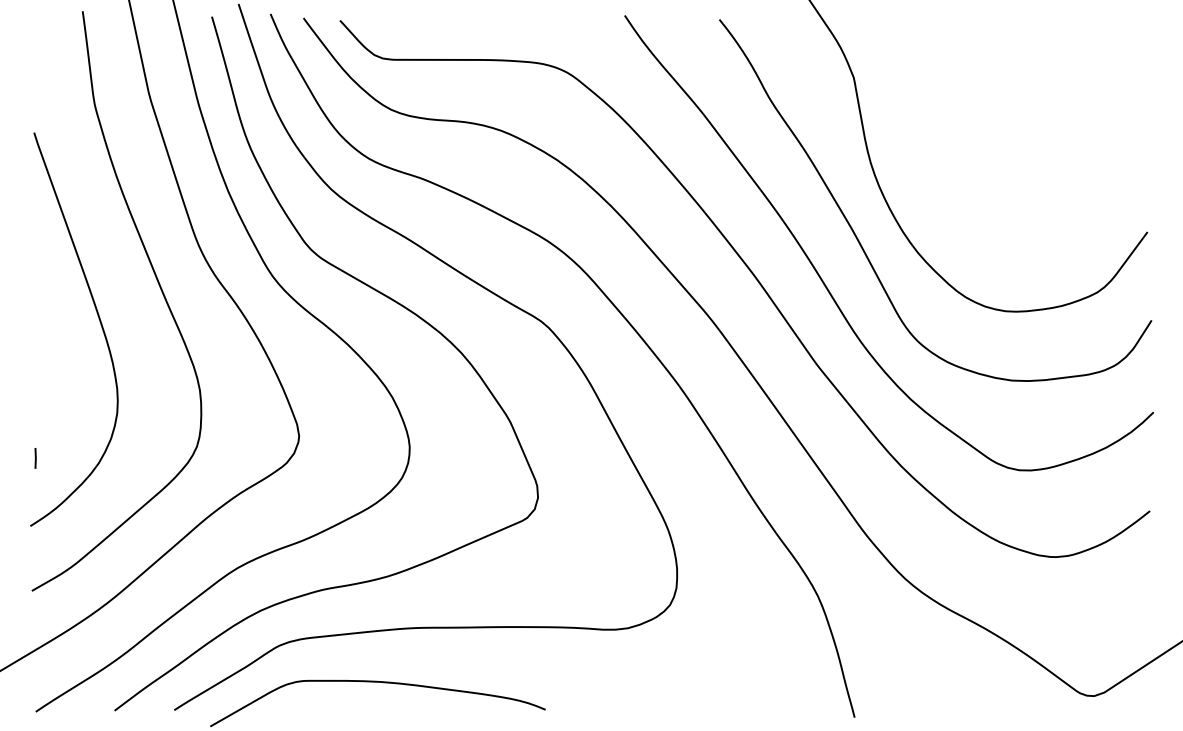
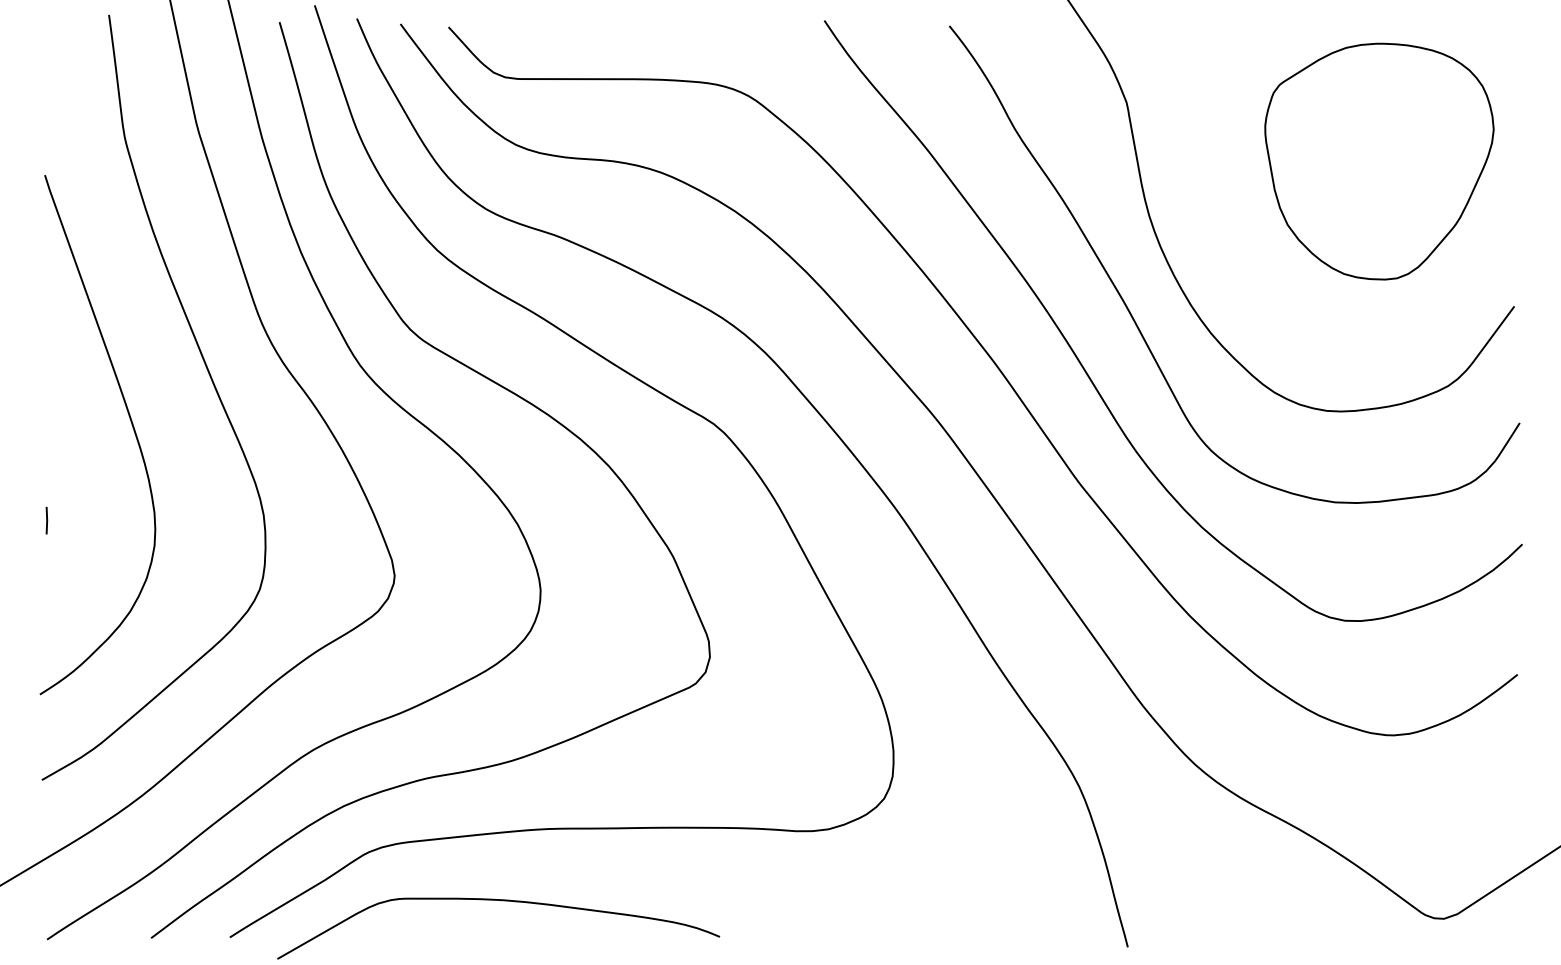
part: (1044, 122) -> (1378, 161), added
line: (35, 458) -> (46, 520), moved

